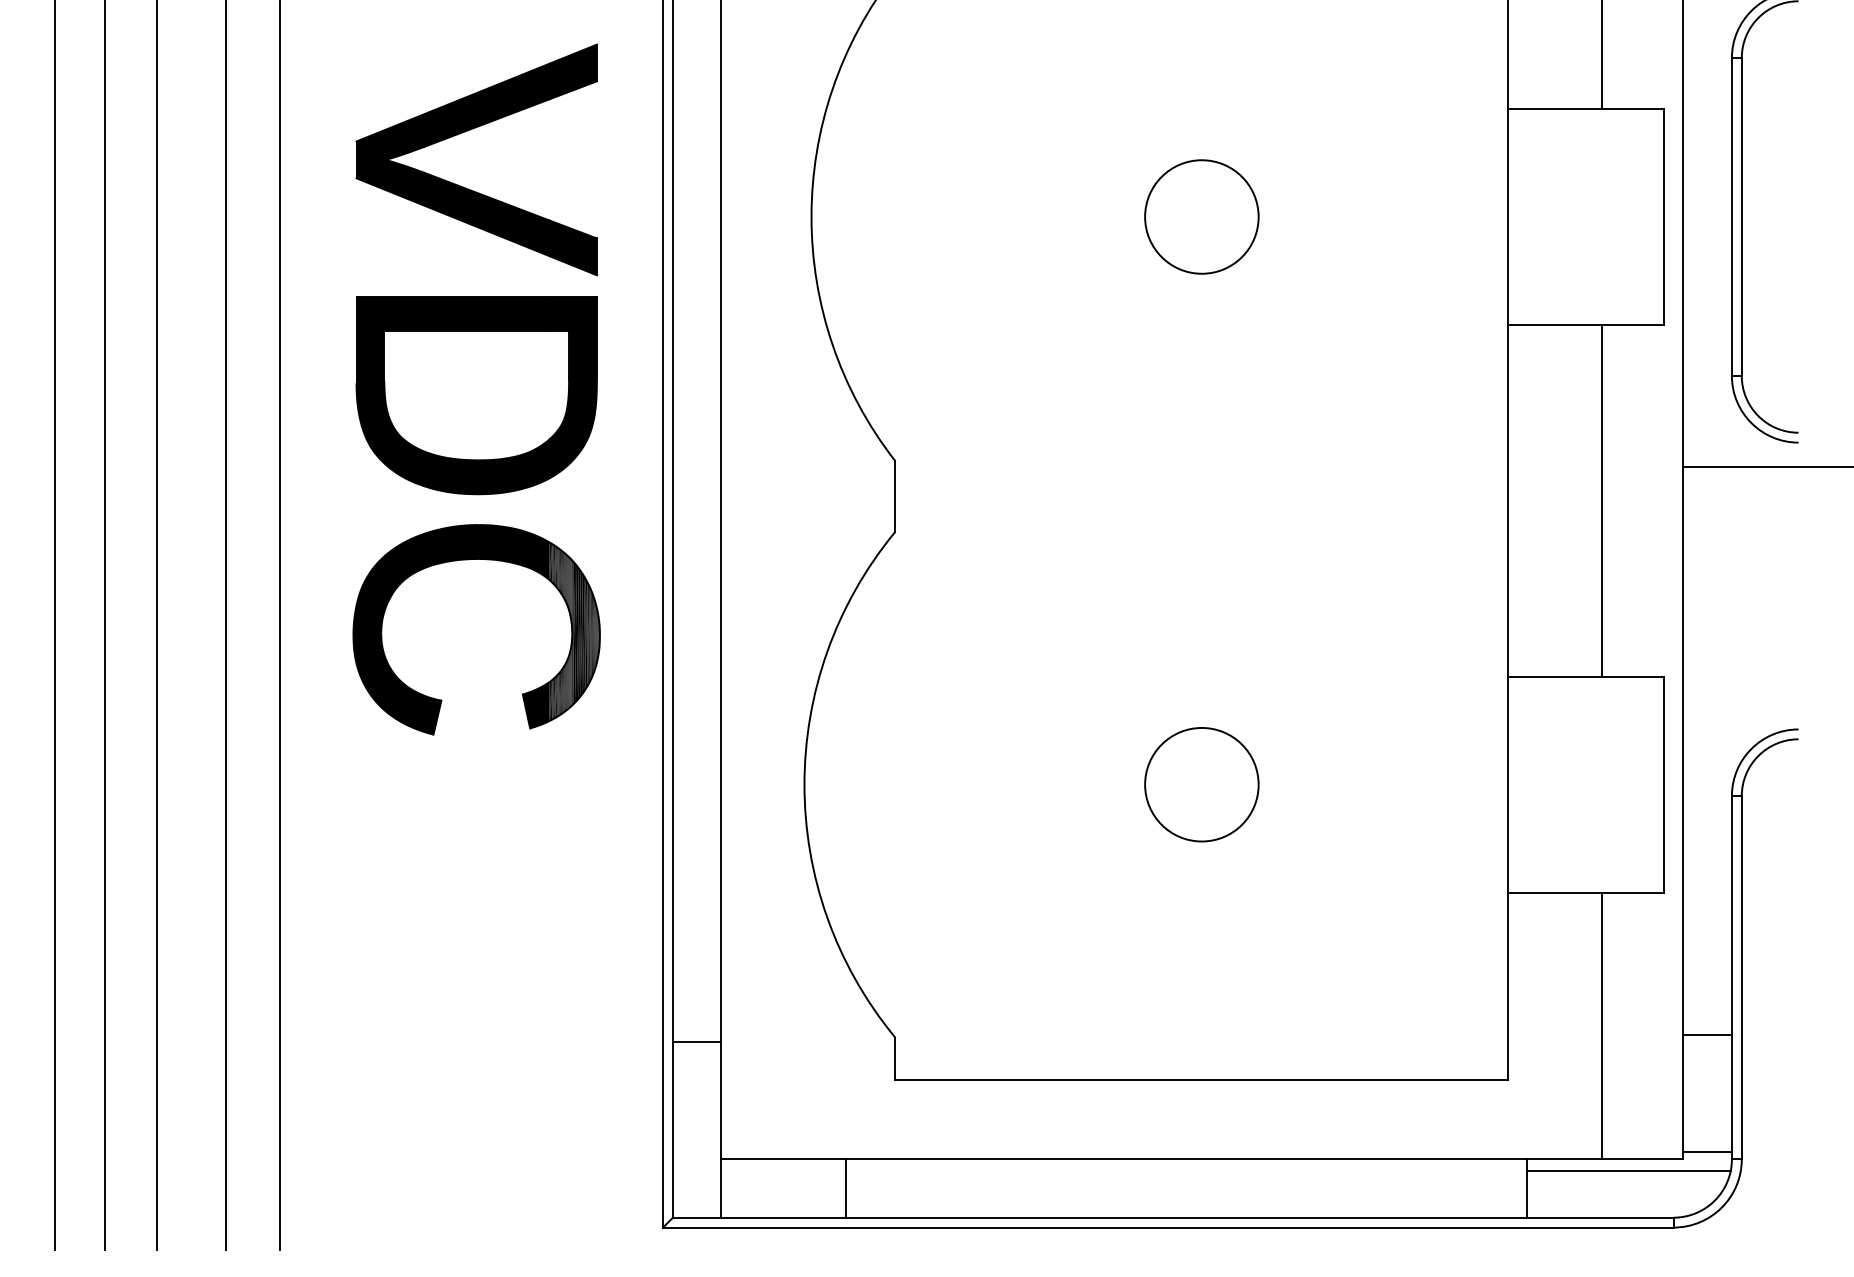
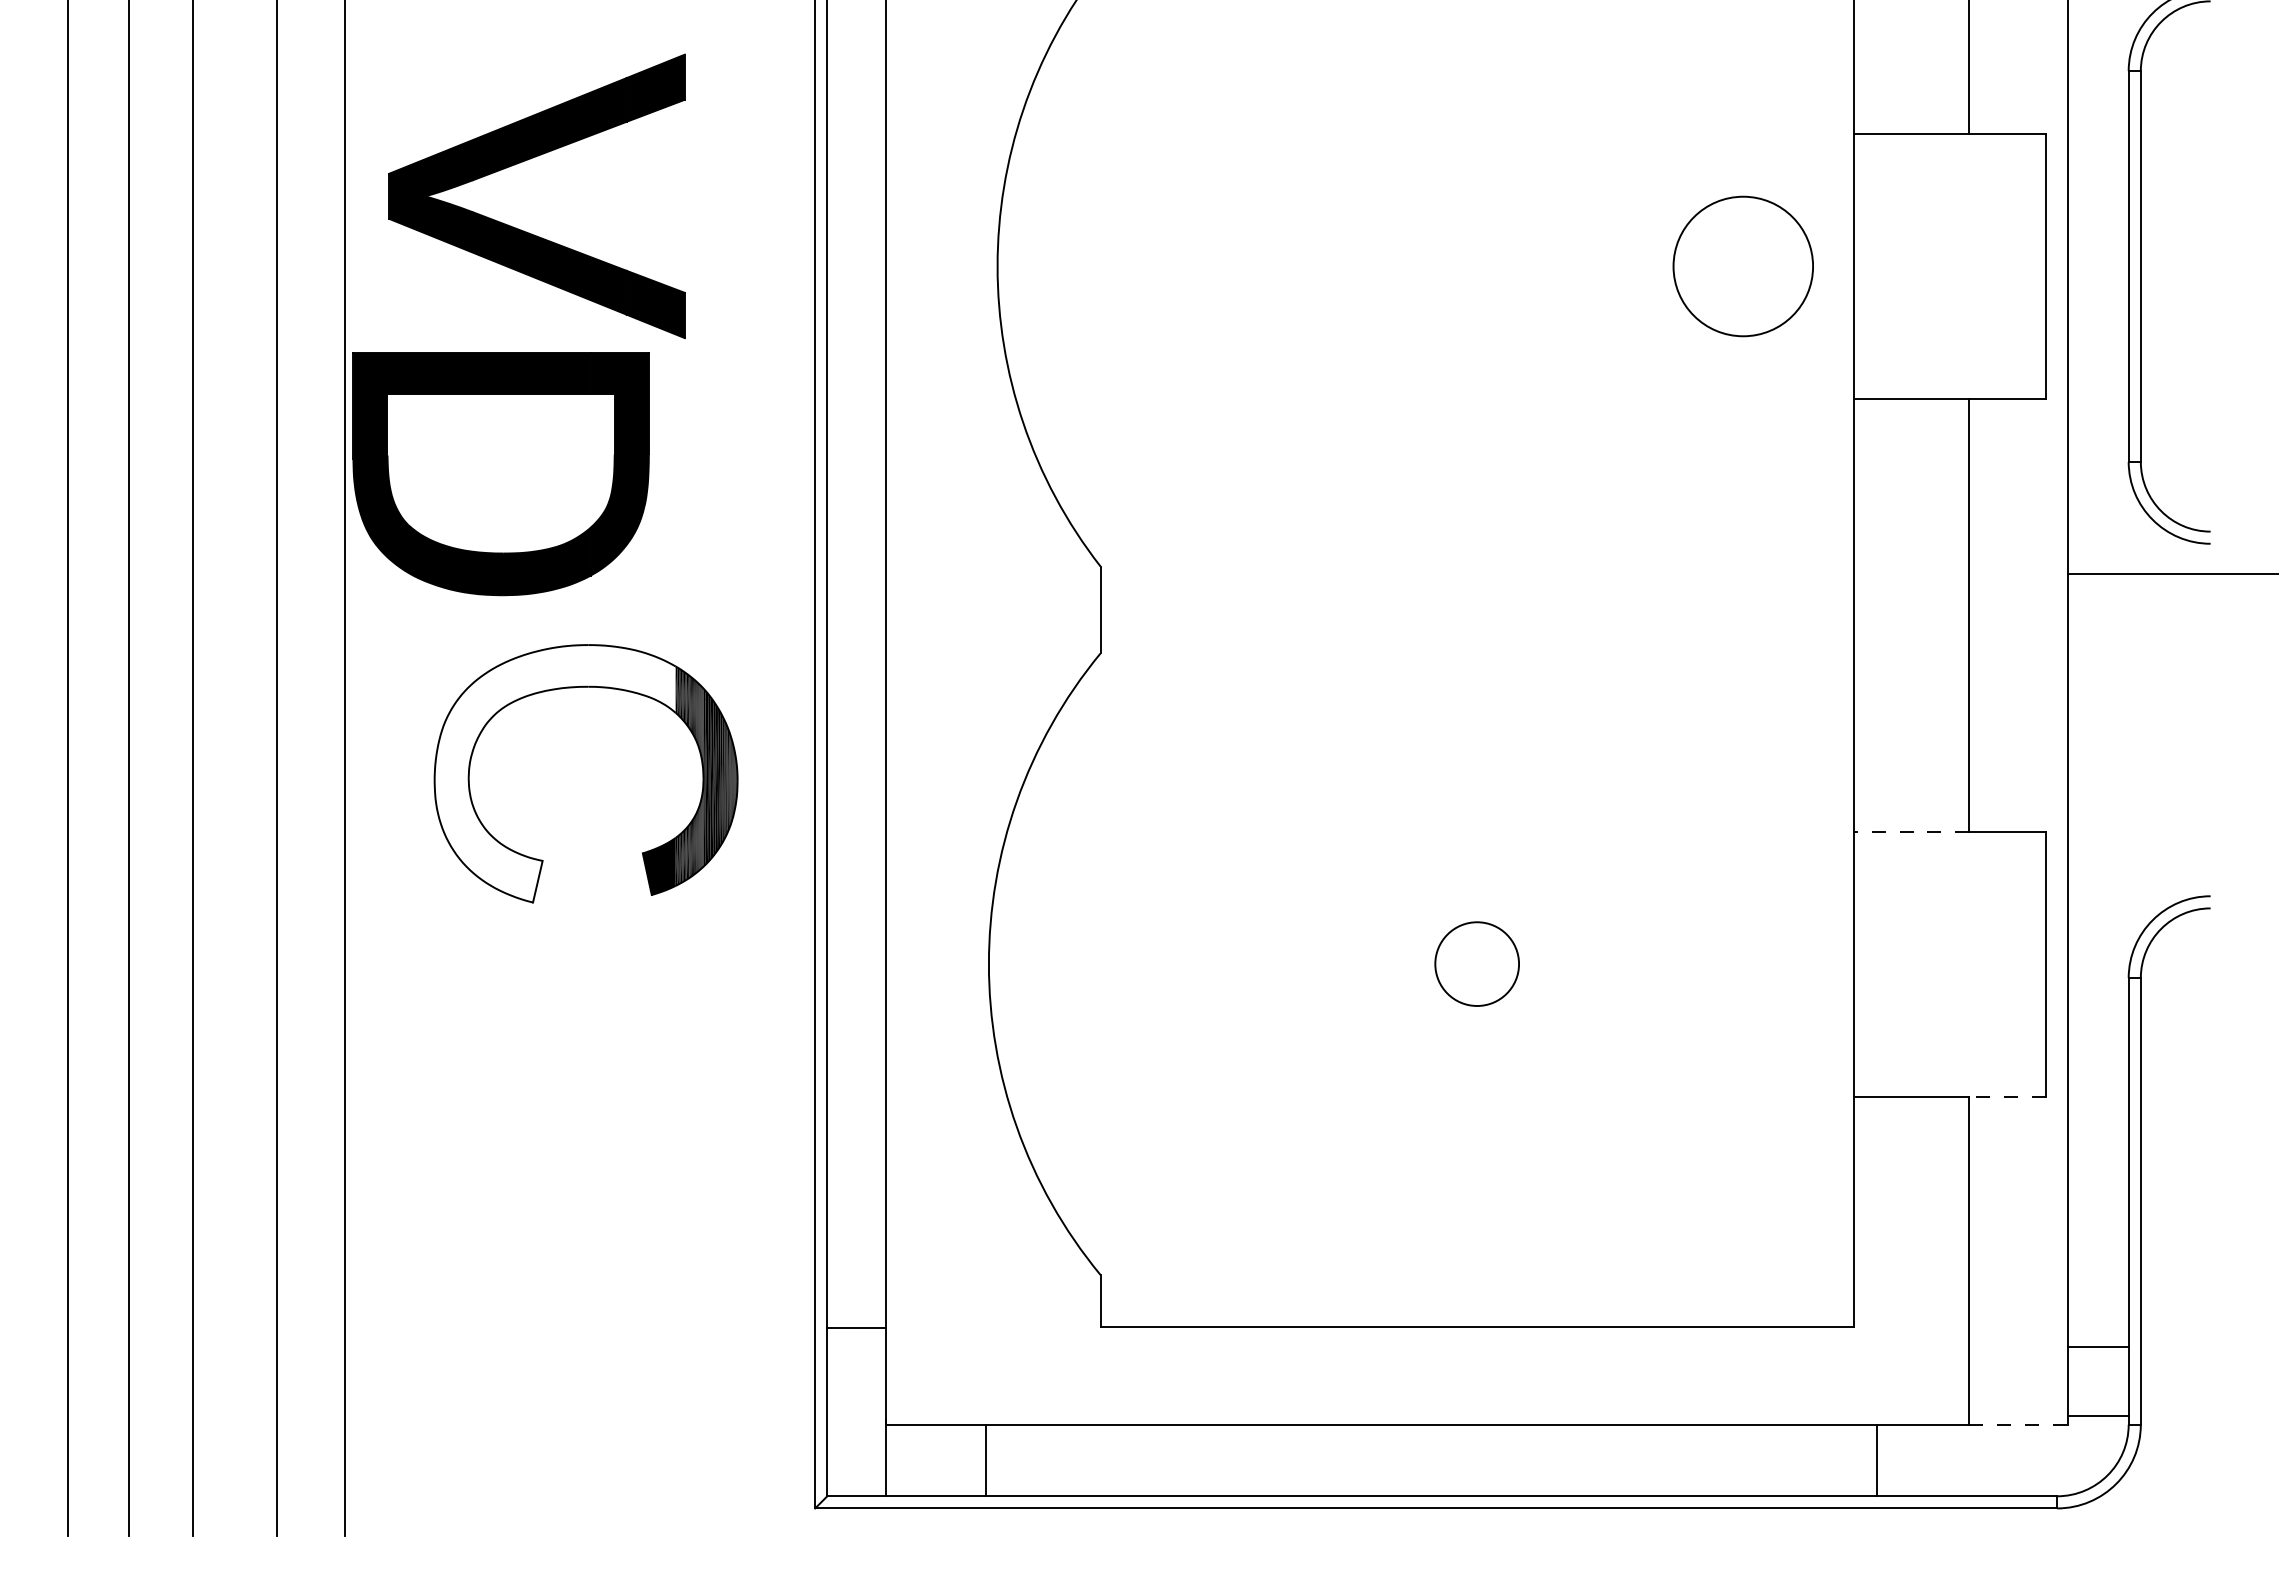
part: (464, 186) -> (521, 229), moved
circle: (1201, 217) -> (1742, 266), moved
part: (476, 396) -> (500, 474), moved
fill: (450, 629) -> (554, 773), removed
line: (1555, 676) -> (1911, 831), solid -> dashed
circle: (1201, 784) -> (1476, 963), size x0.6
line: (1632, 892) -> (2006, 1096), solid -> dashed
line: (1707, 1034) -> (2098, 1346), moved
line: (696, 1041) -> (856, 1327), moved
line: (1643, 1159) -> (2019, 1424), solid -> dashed
line: (1629, 1171) -> (2002, 1439), removed
line: (845, 1188) -> (985, 1460), moved

